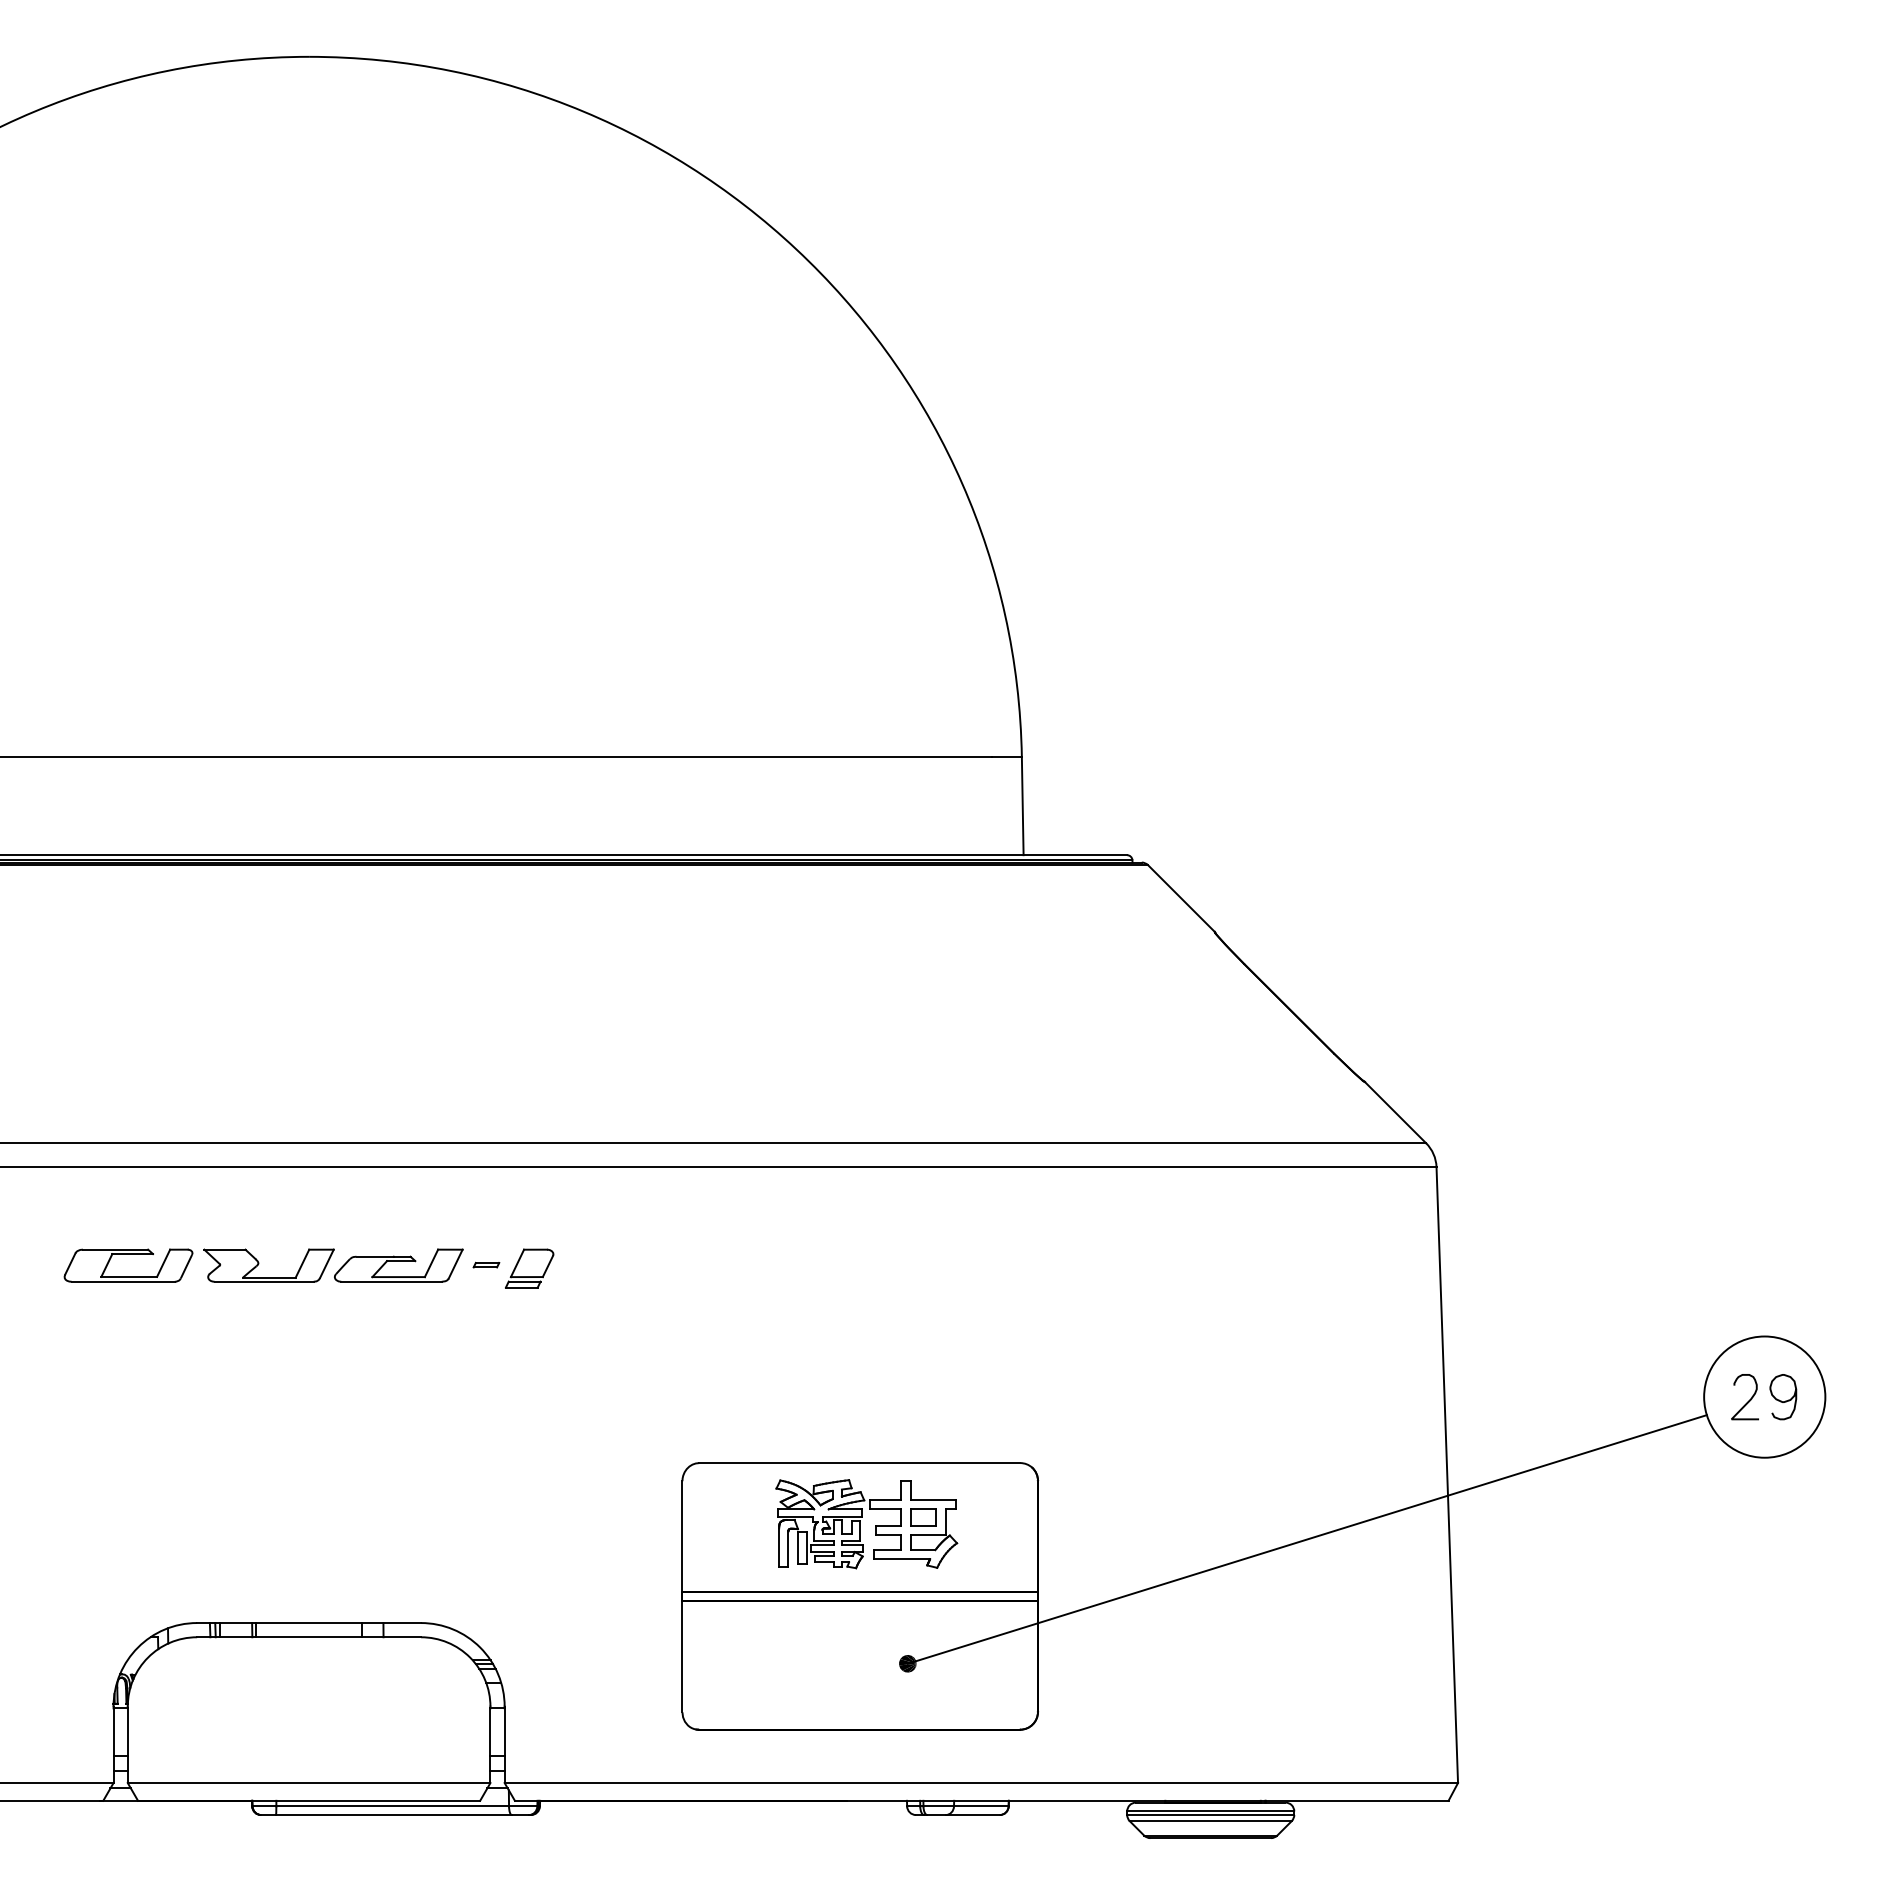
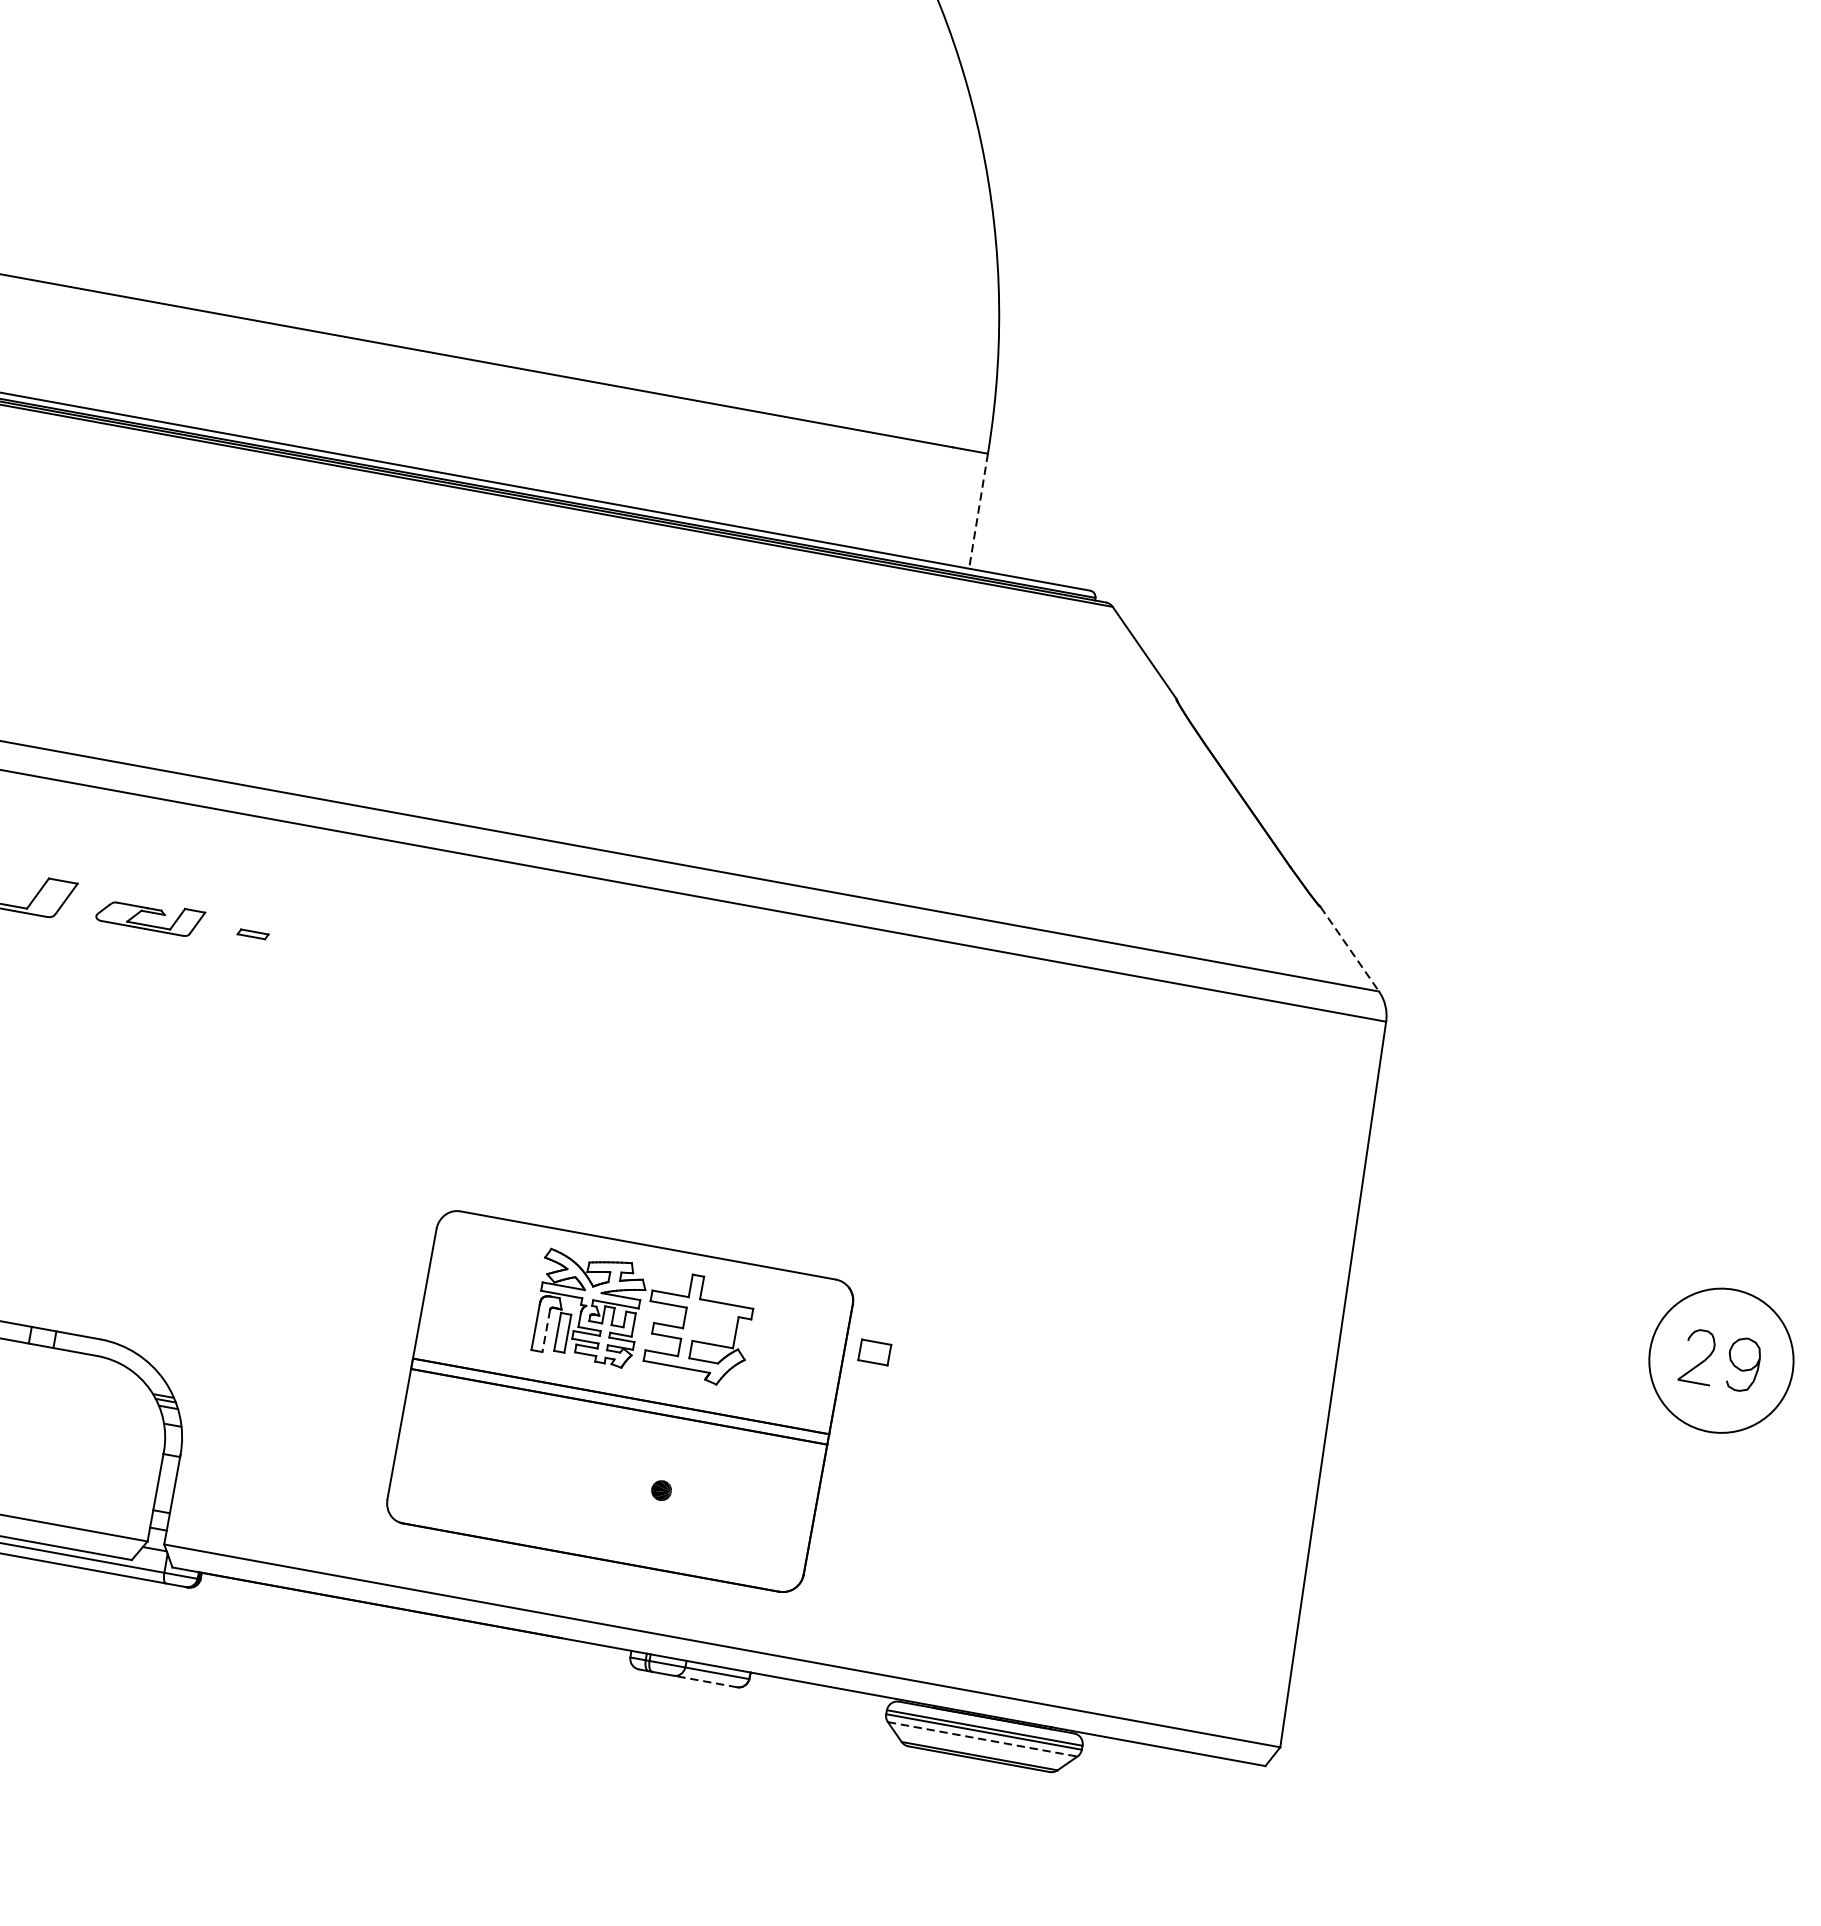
line: (1022, 806) -> (978, 511), solid -> dashed
line: (1395, 1113) -> (1349, 950), solid -> dashed
part: (398, 1265) -> (150, 916), size x0.7
part: (529, 1268) -> (302, 947), removed
part: (923, 1517) -> (874, 1352), moved
line: (1306, 1539) -> (1154, 1429), removed
line: (788, 1549) -> (546, 1331), solid -> dashed
line: (972, 1815) -> (705, 1681), solid -> dashed
line: (1210, 1821) -> (982, 1739), solid -> dashed

